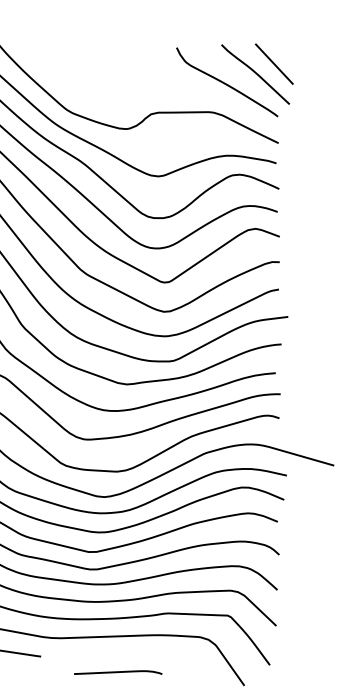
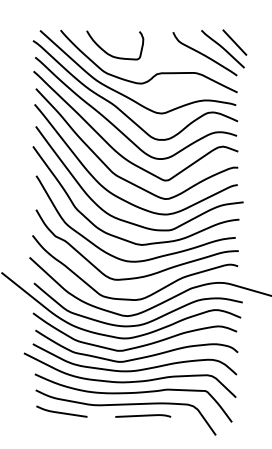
curve: (79, 82) -> (111, 54), added
curve: (118, 671) -> (143, 415), moved

